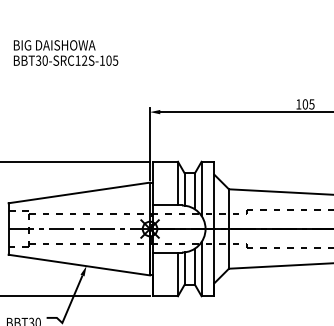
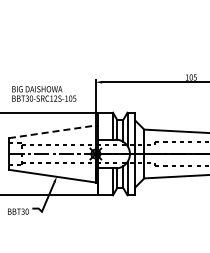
text: (66, 52) -> (44, 93), moved
line: (79, 192) -> (52, 131), solid -> dashed

